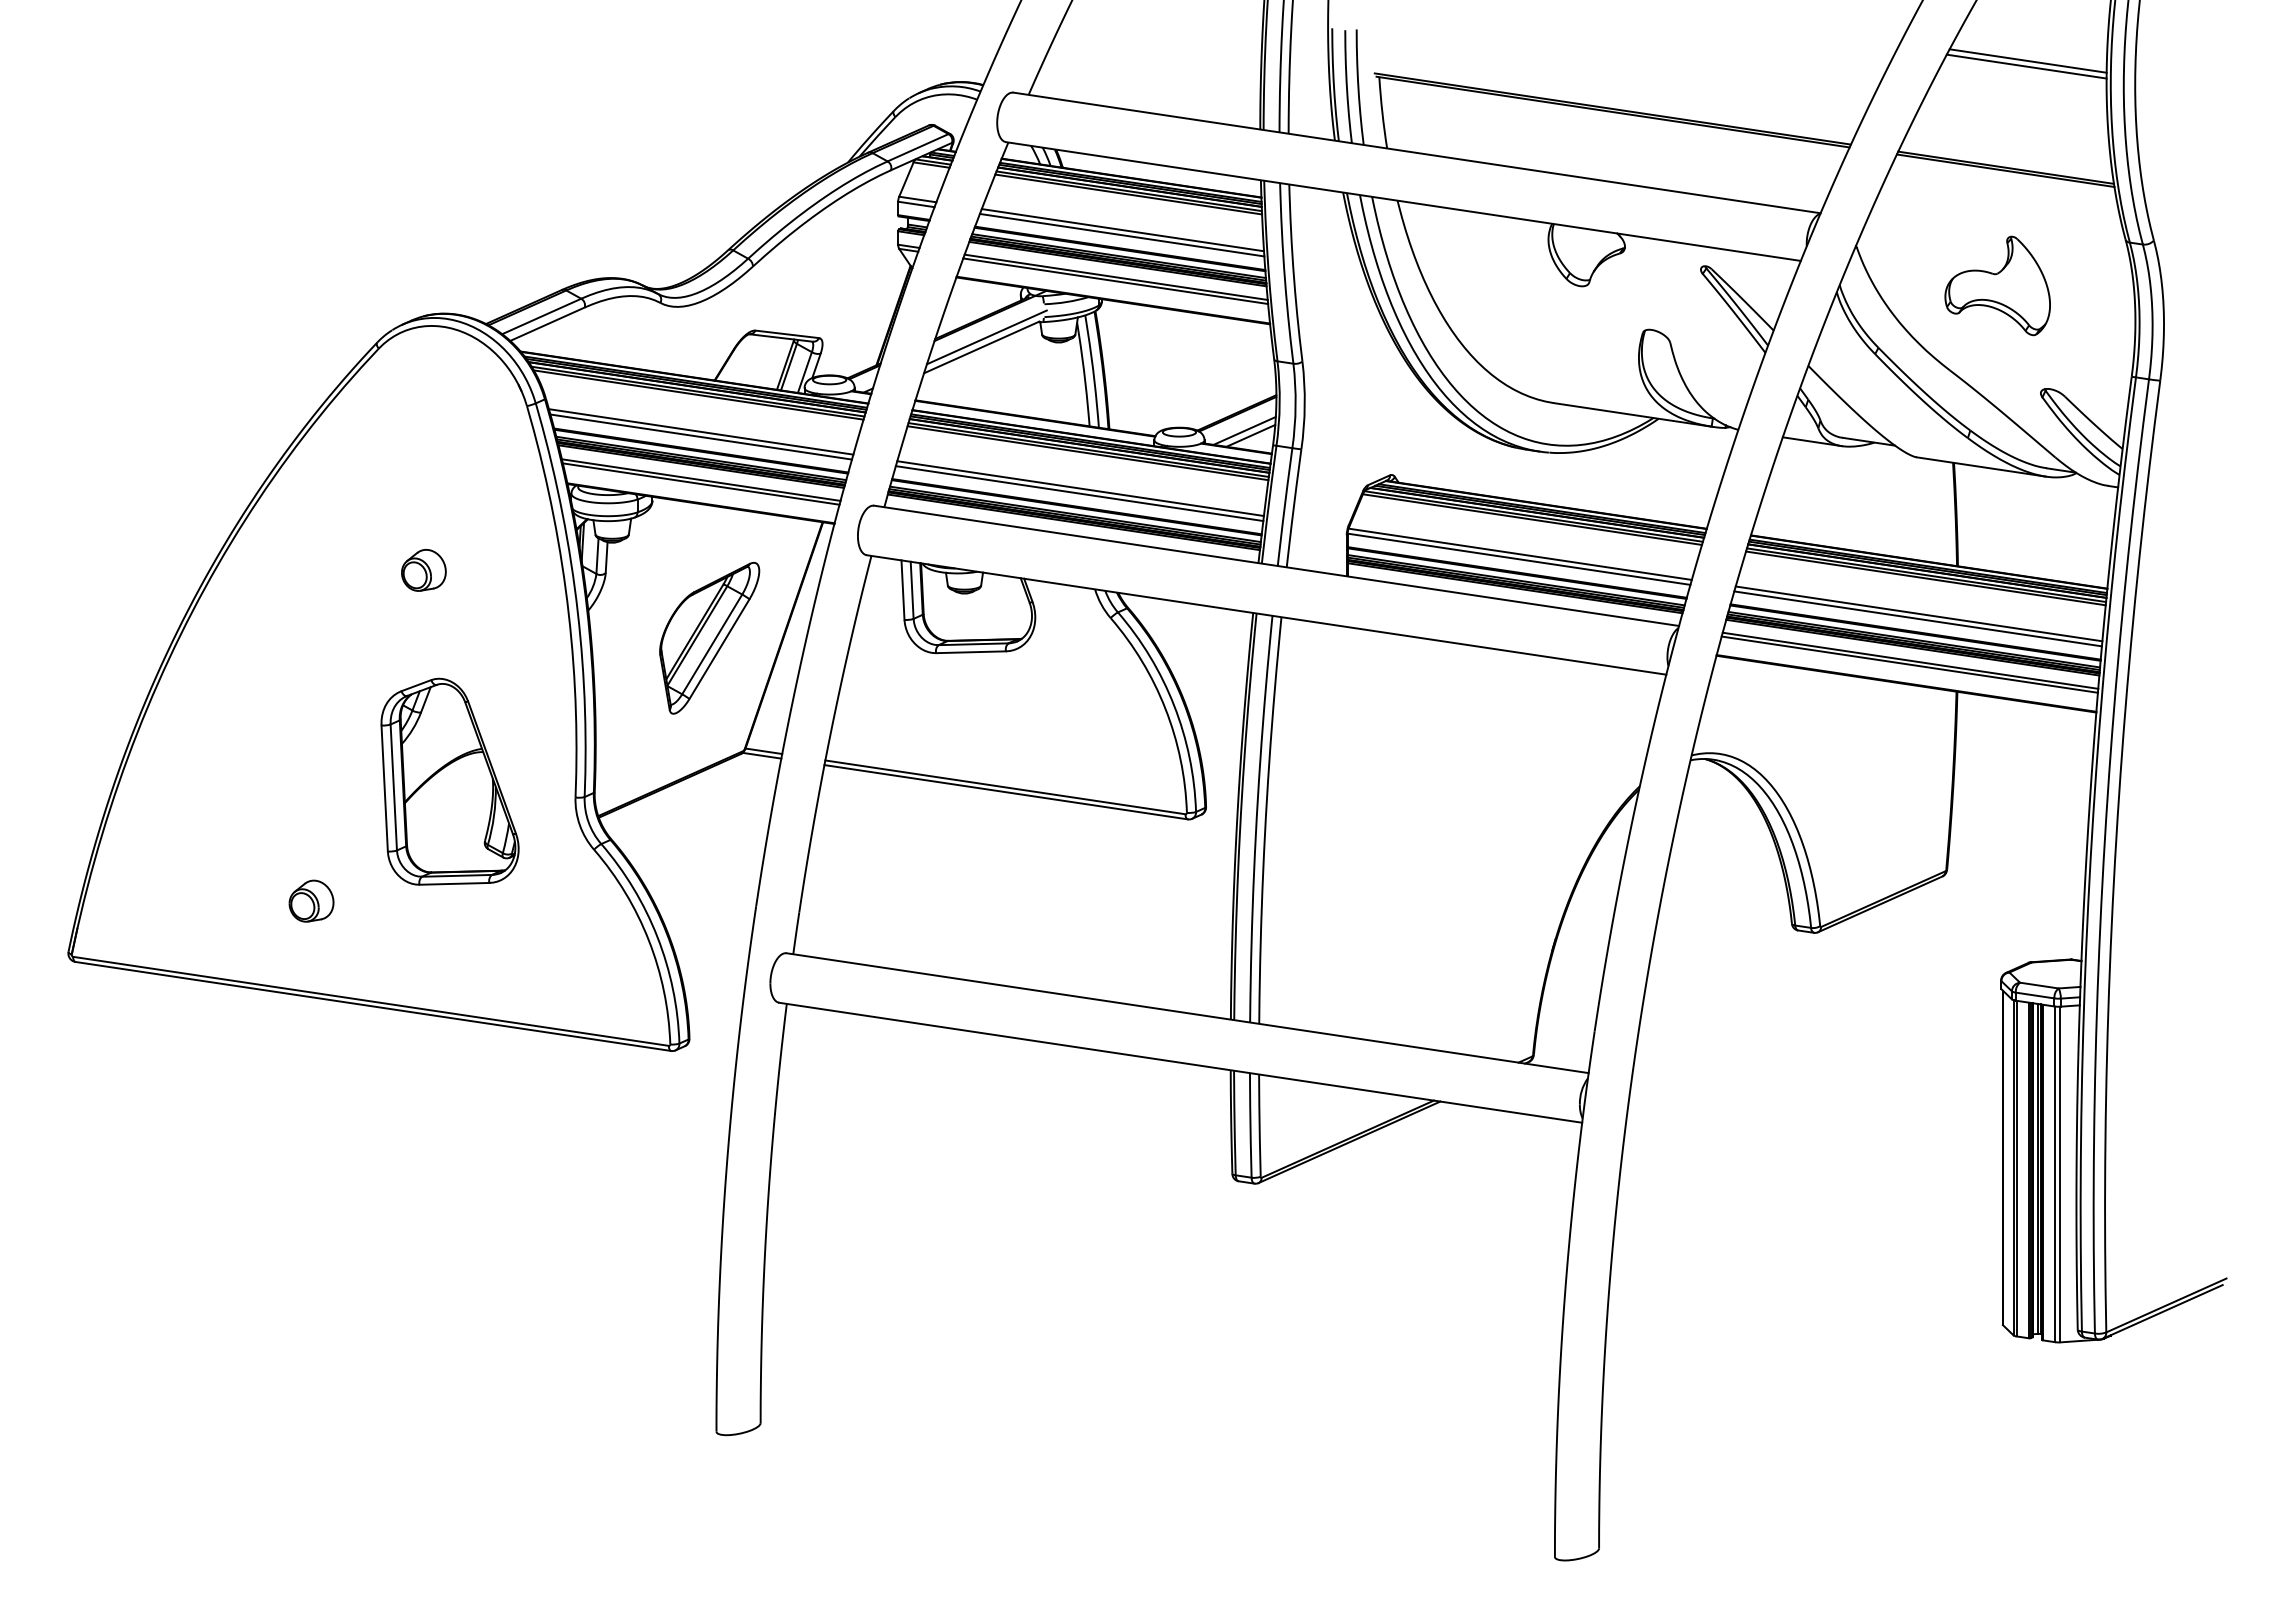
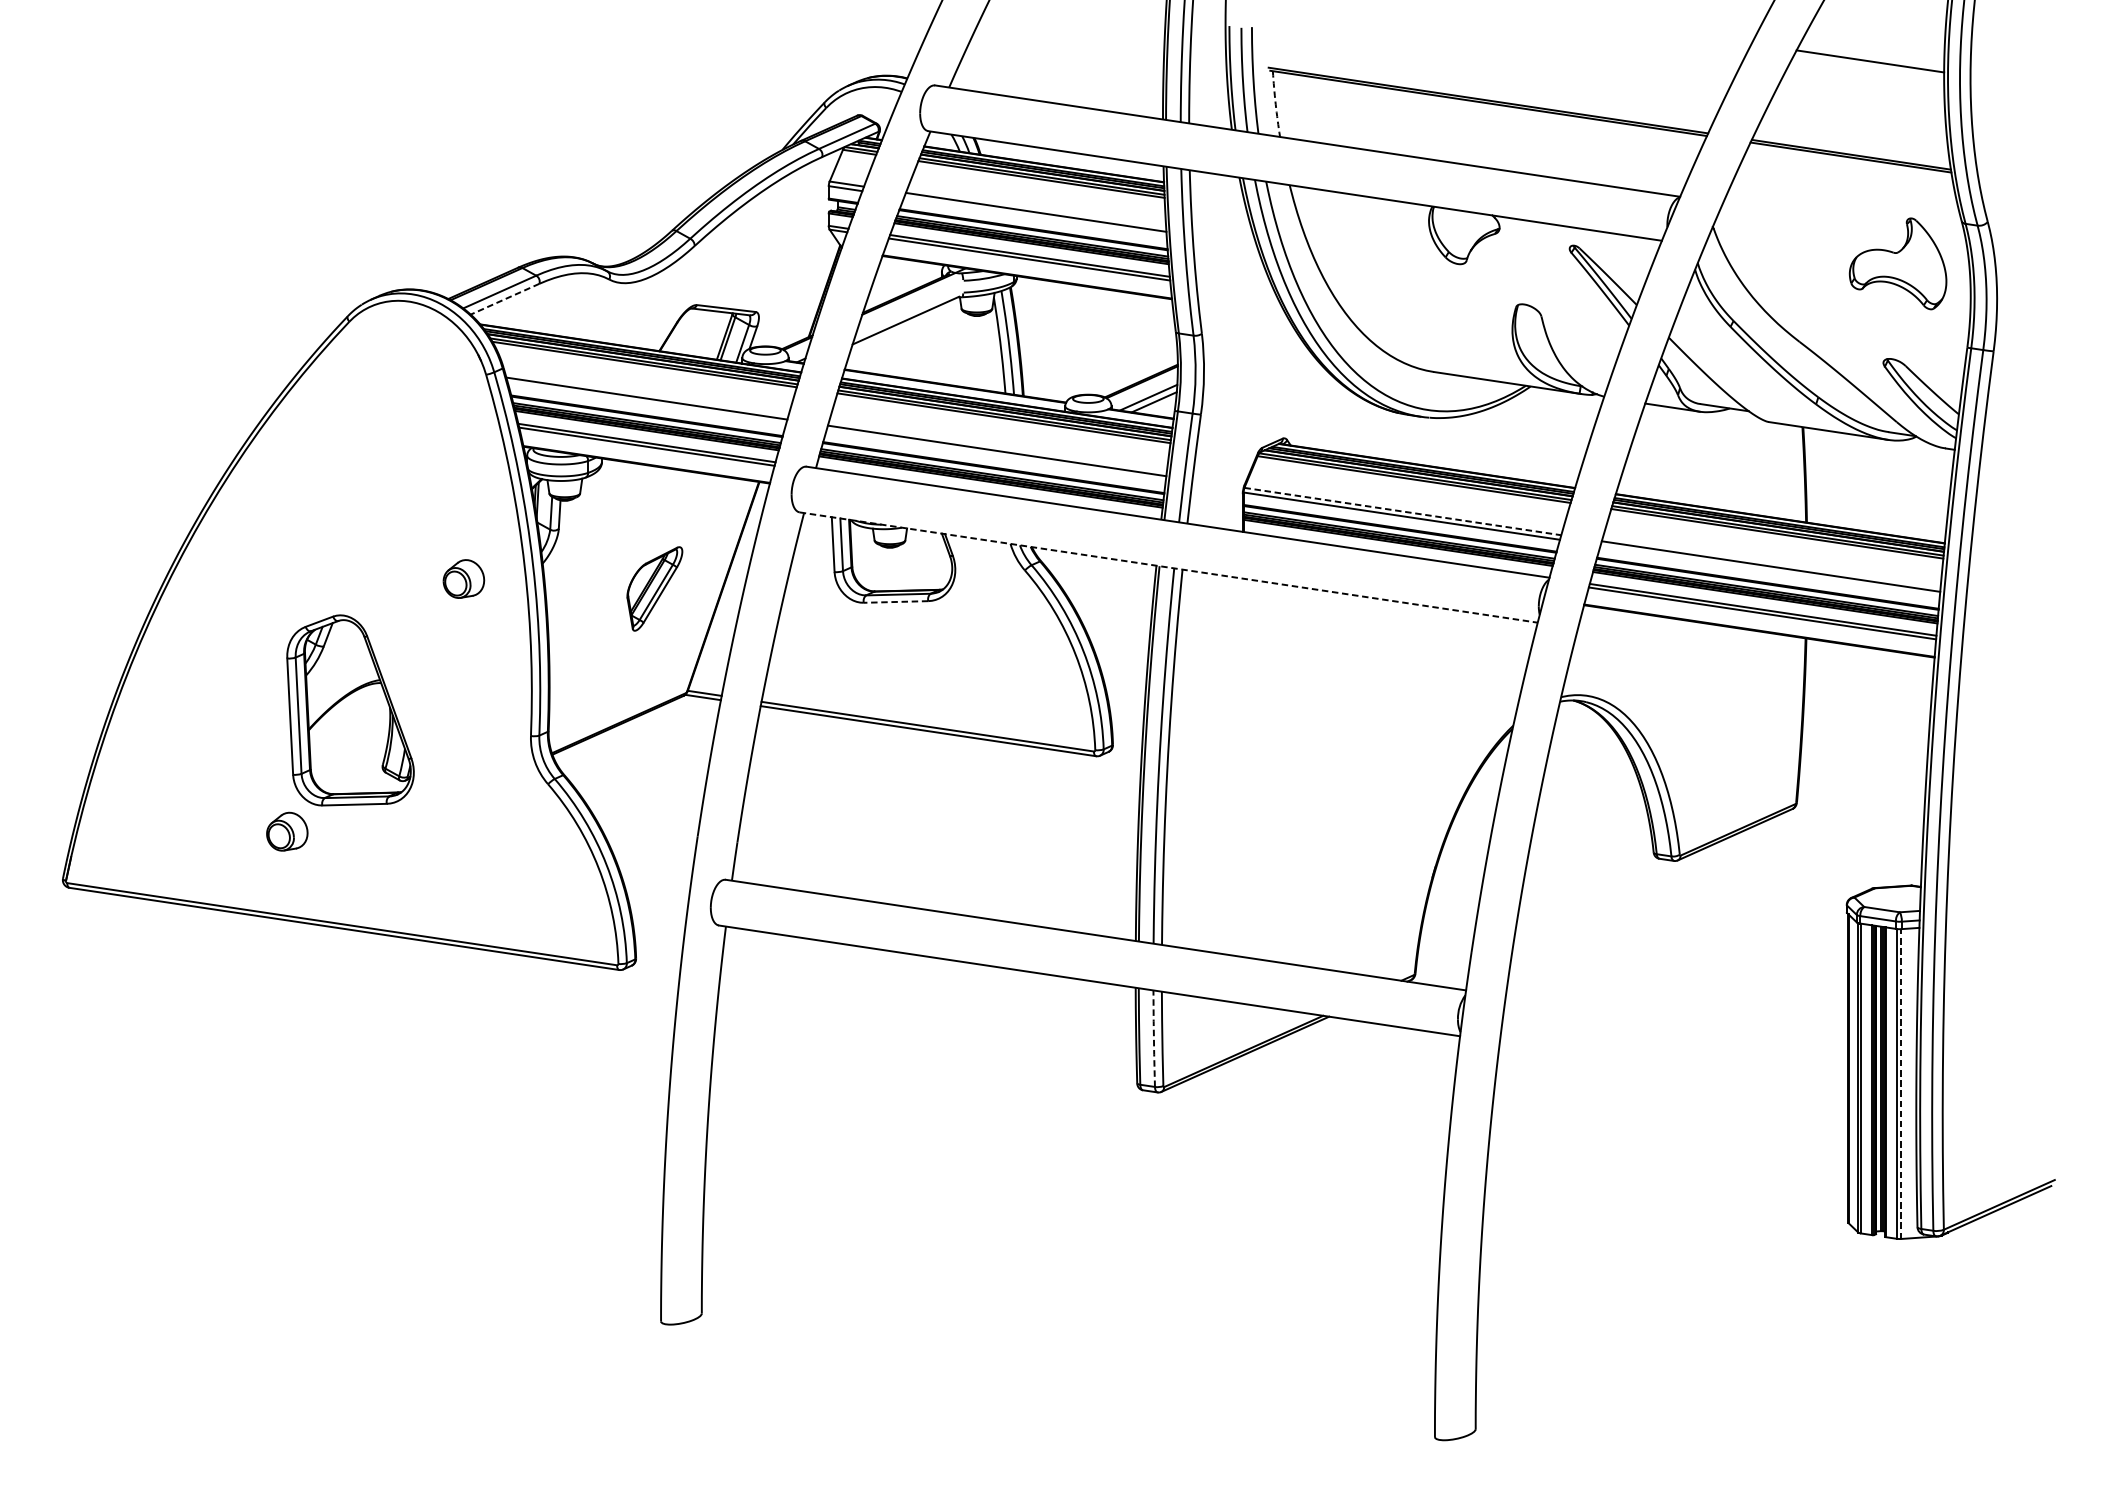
line: (2027, 60) -> (1871, 55), removed
arc: (1382, 112) -> (1275, 103), solid -> dashed
line: (1121, 234) -> (1034, 216), removed
part: (1997, 285) -> (1897, 263), moved
line: (547, 324) -> (505, 299), solid -> dashed
line: (986, 337) -> (910, 311), removed
line: (700, 436) -> (646, 402), removed
line: (1079, 493) -> (996, 455), removed
line: (1520, 554) -> (1403, 511), solid -> dashed
part: (423, 570) -> (463, 579), moved
line: (1267, 615) -> (1169, 568), solid -> dashed
line: (1917, 618) -> (1769, 570), removed
part: (709, 637) -> (654, 588), size x0.6
line: (971, 652) -> (896, 602), solid -> dashed
part: (449, 781) -> (350, 710), moved
line: (1250, 1125) -> (1153, 1038), solid -> dashed
line: (2060, 1174) -> (1901, 1084), solid -> dashed

